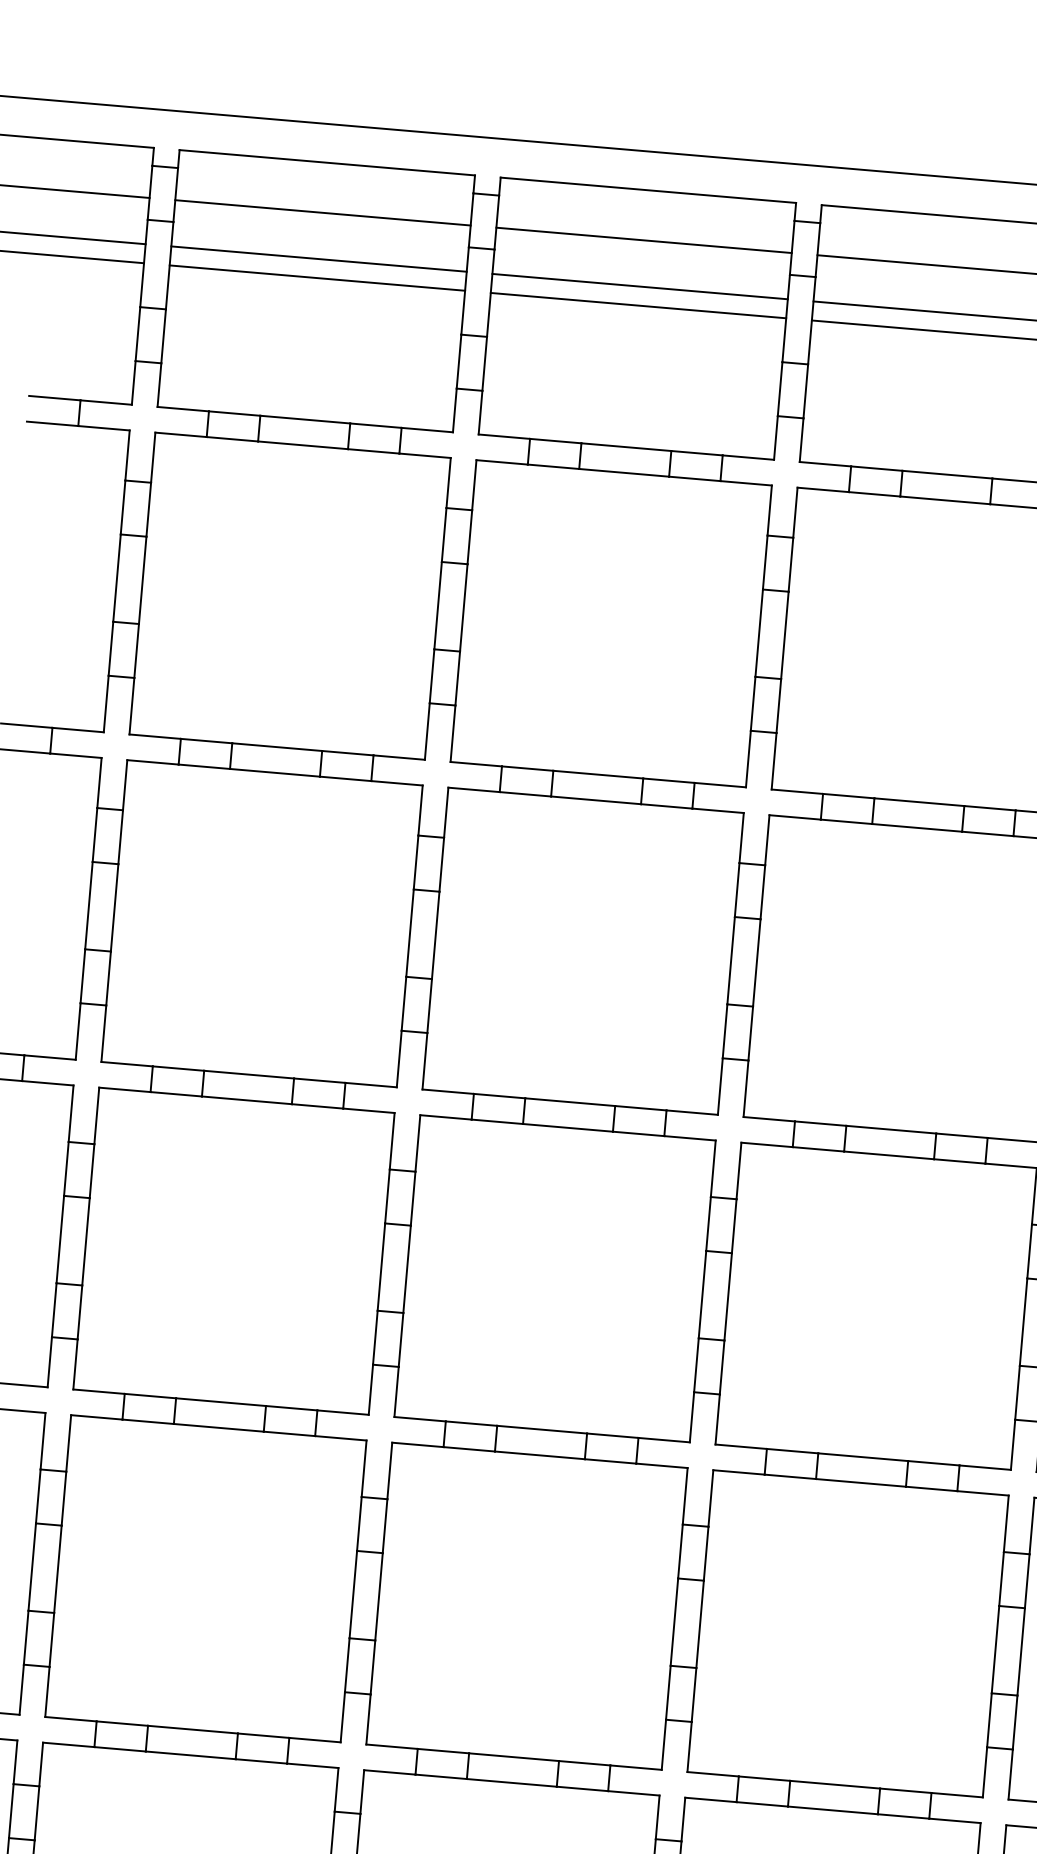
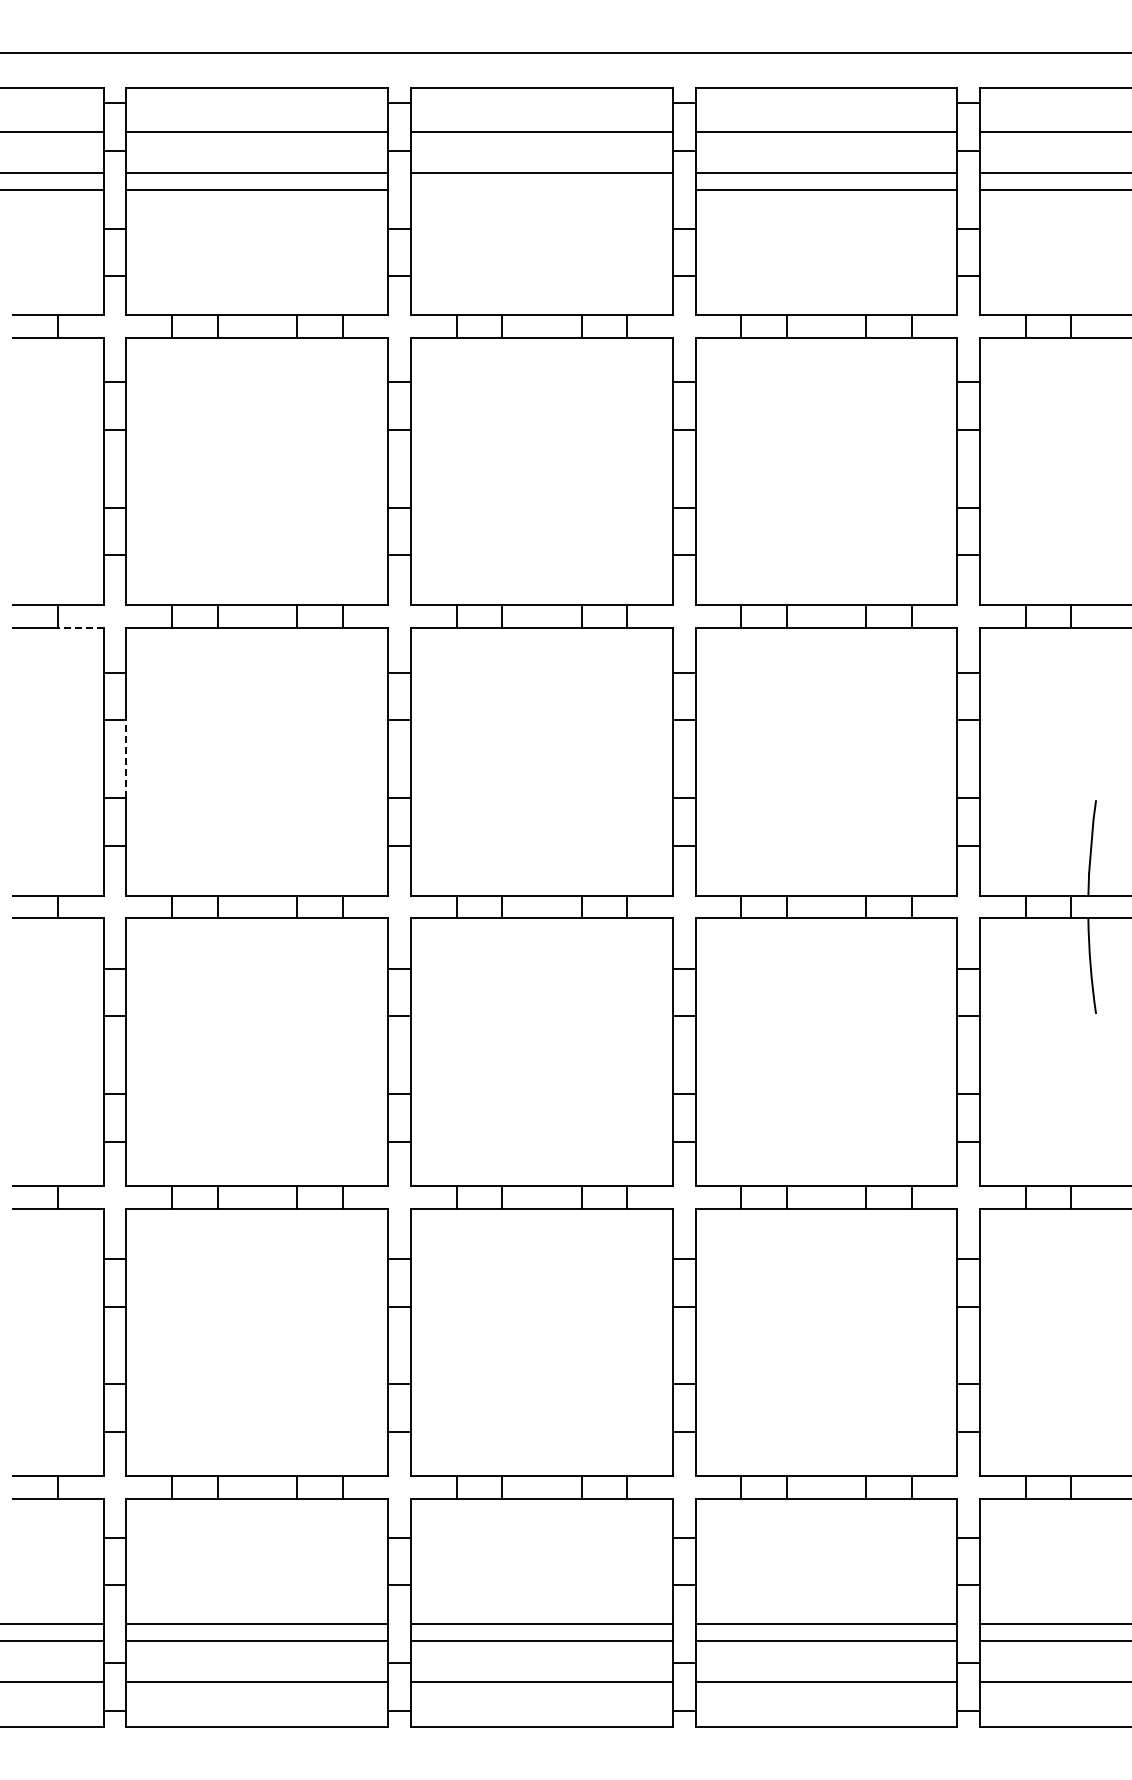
line: (638, 305) -> (541, 189), removed
line: (75, 756) -> (80, 628), solid -> dashed
line: (114, 908) -> (126, 759), solid -> dashed

